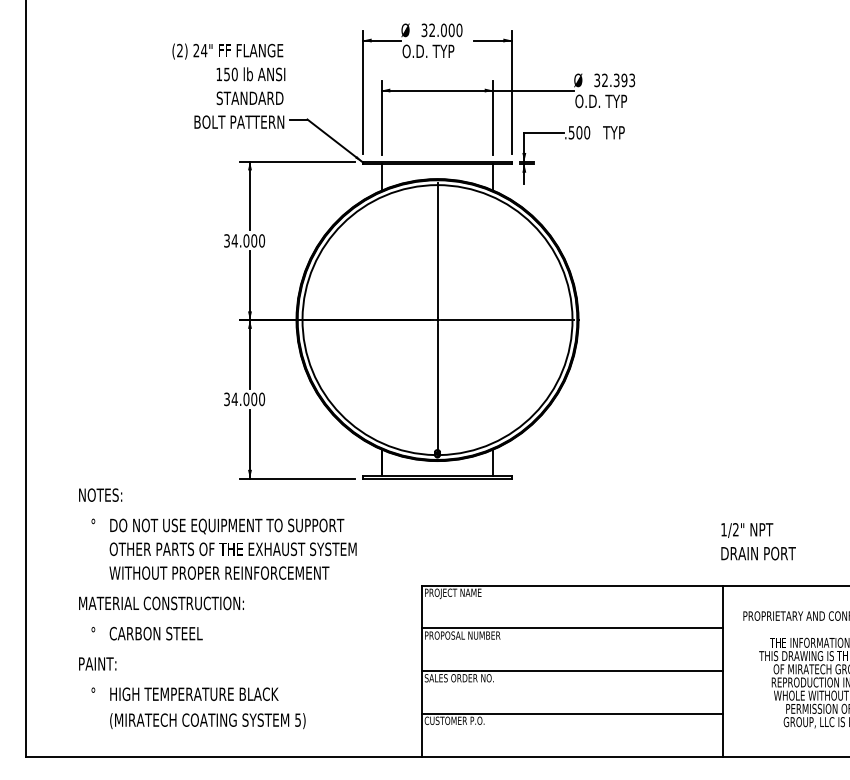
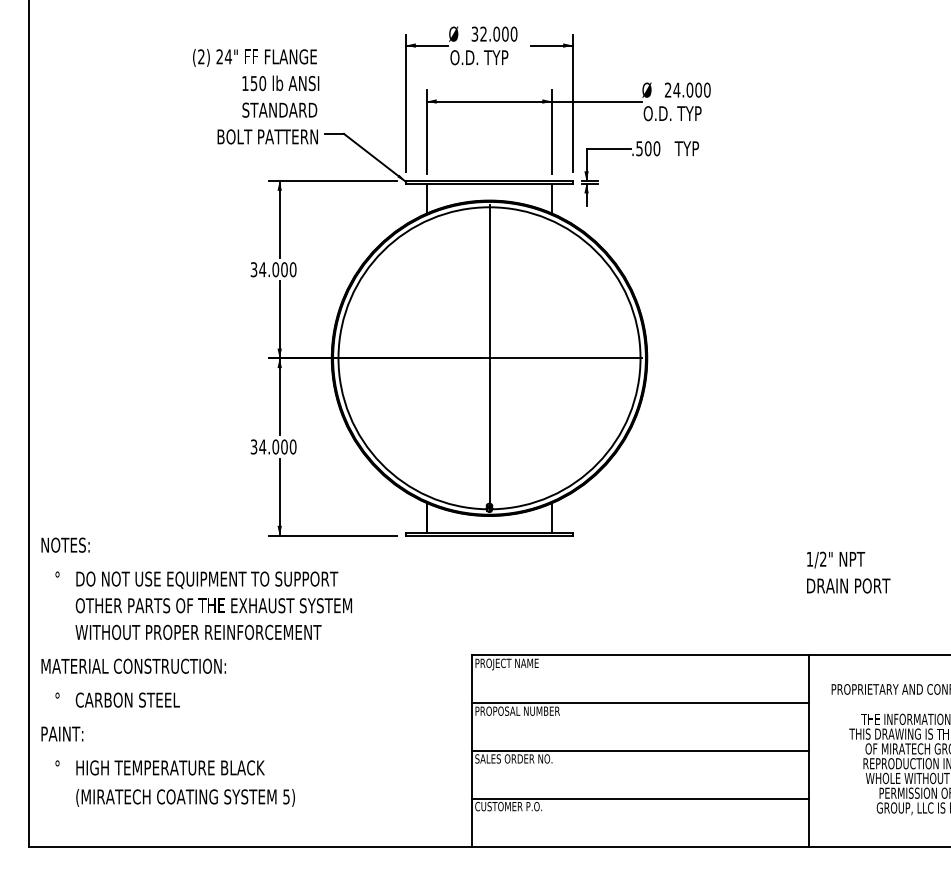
text: (614, 80) -> (687, 90), 32.393 -> 24.000
text: (758, 541) -> (848, 572), moved
text: (217, 608) -> (196, 671), moved

